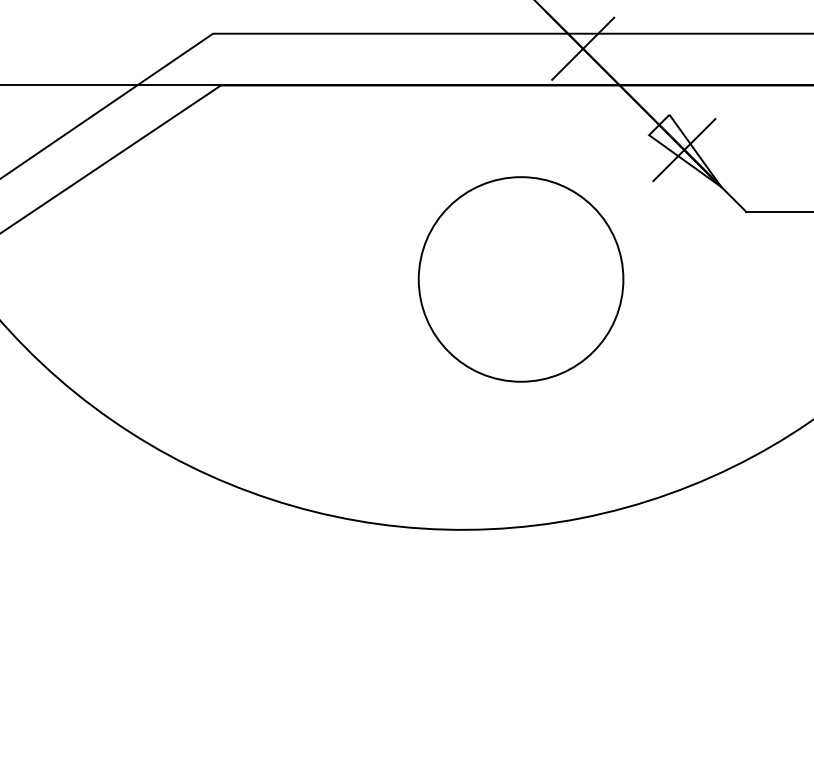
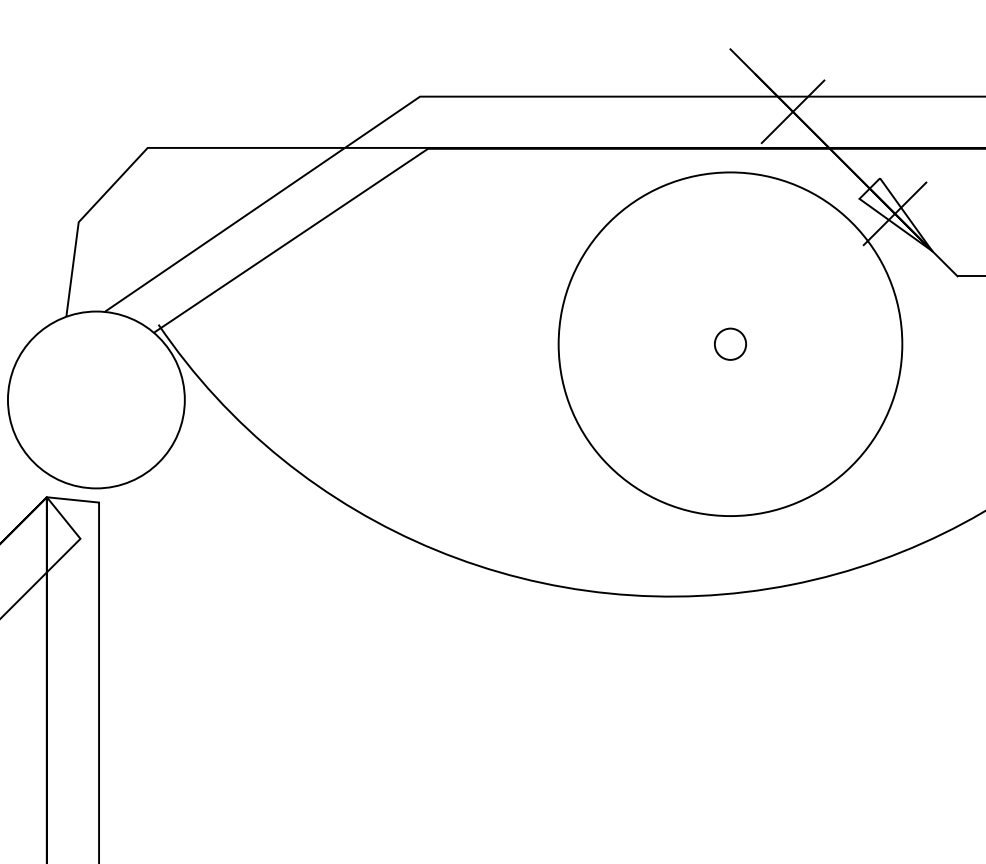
circle: (521, 278) -> (730, 343), added
circle: (521, 279) -> (730, 344), size x1.67

